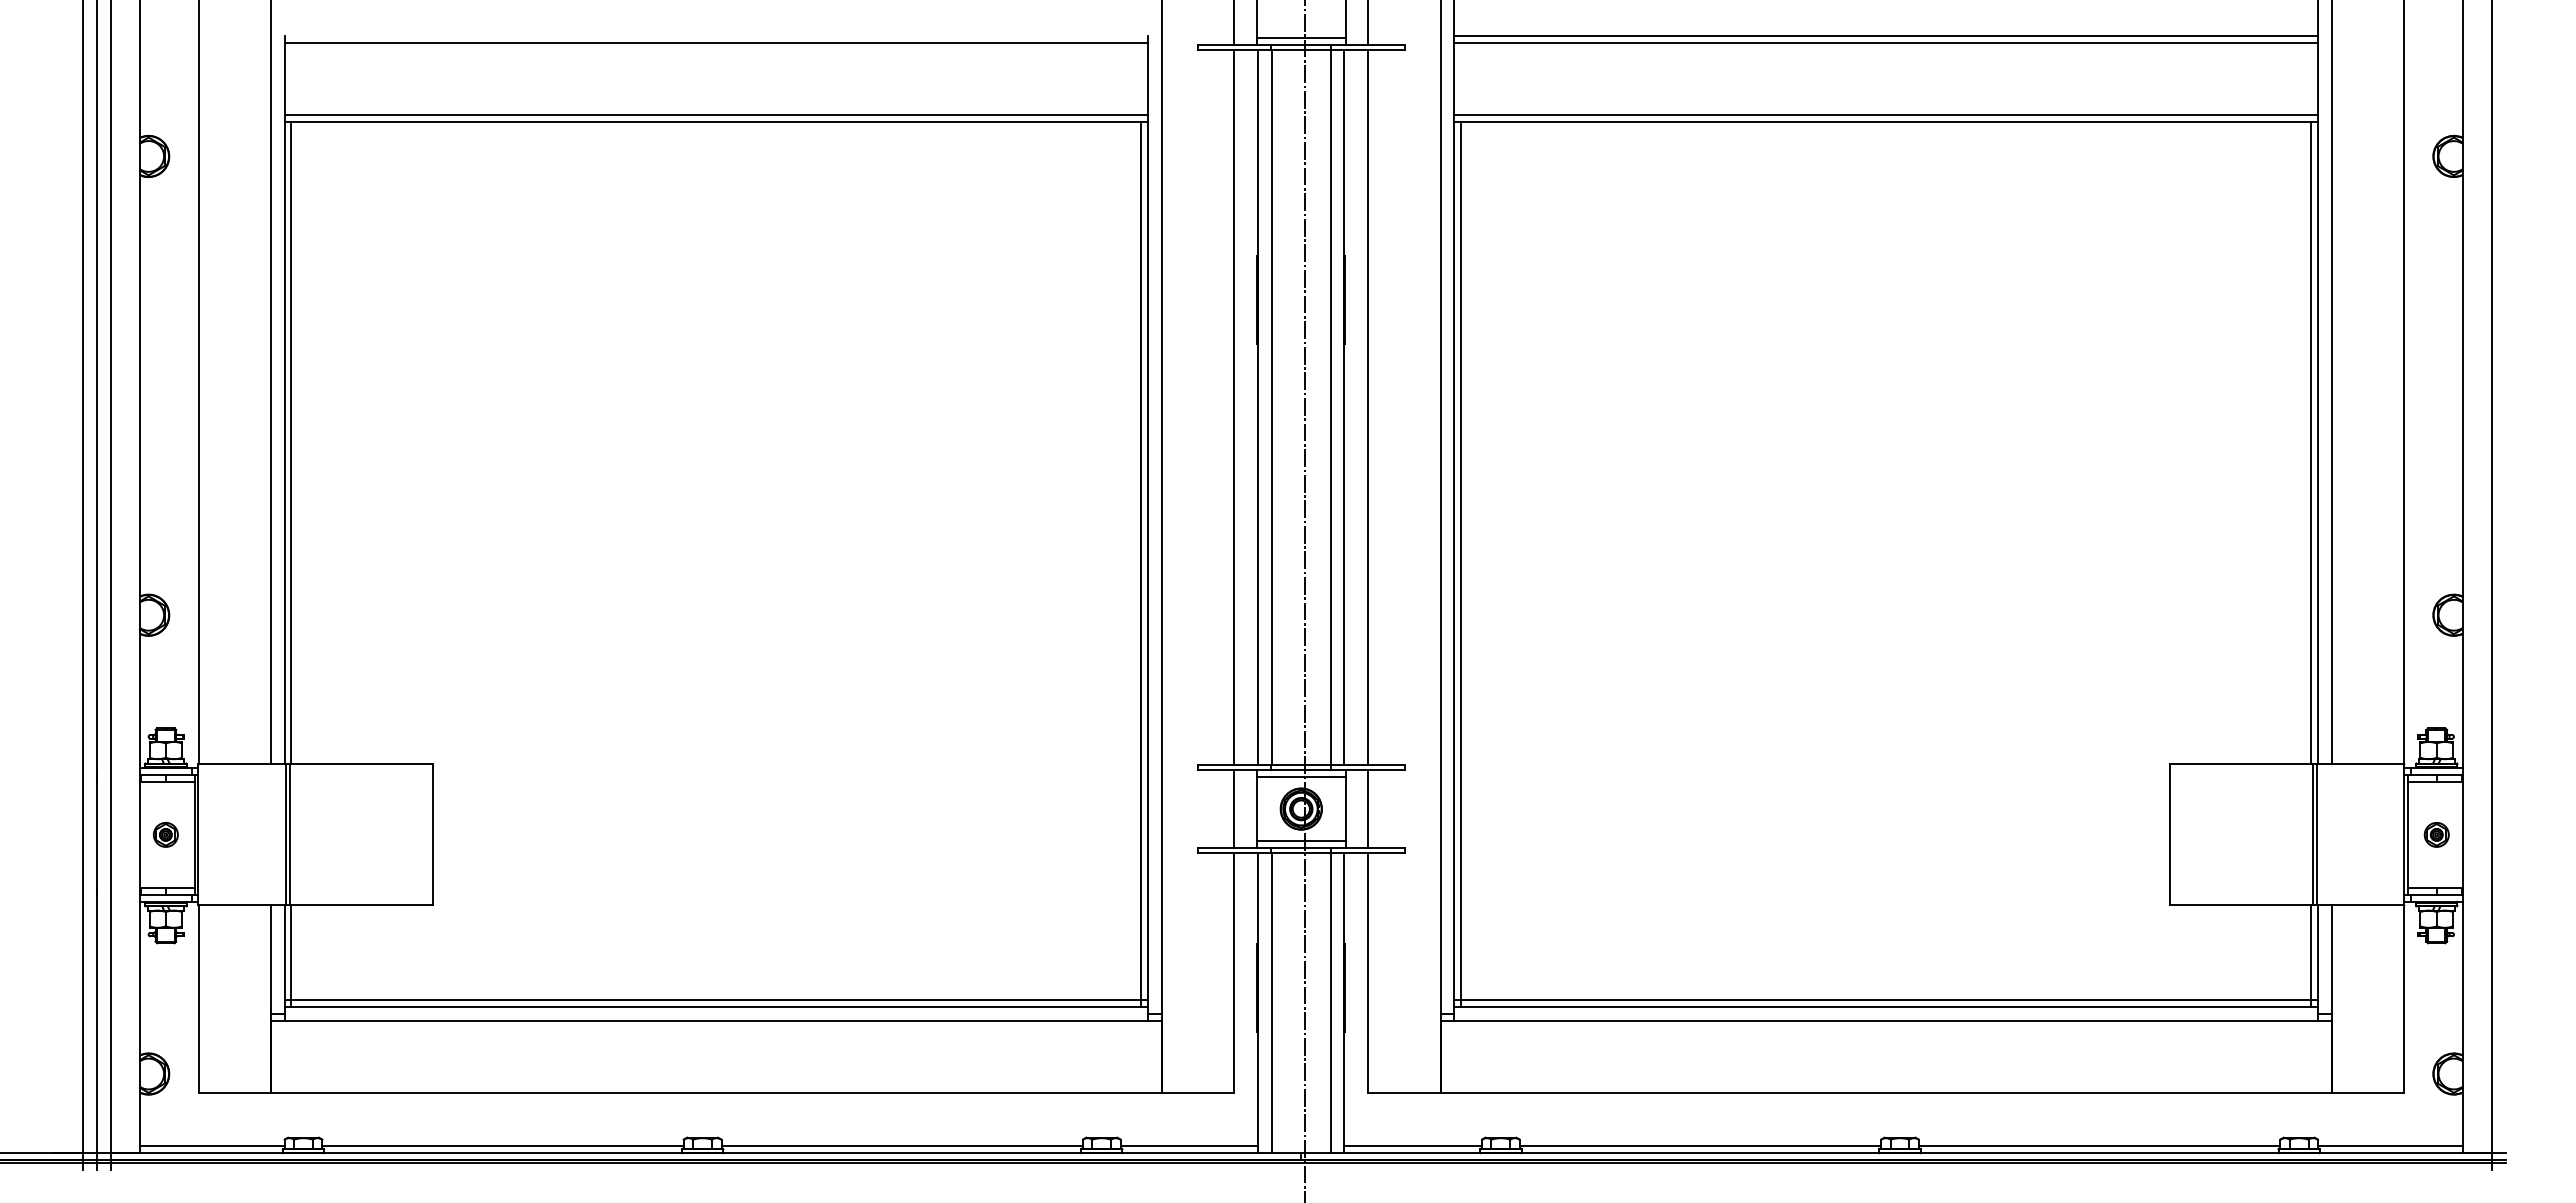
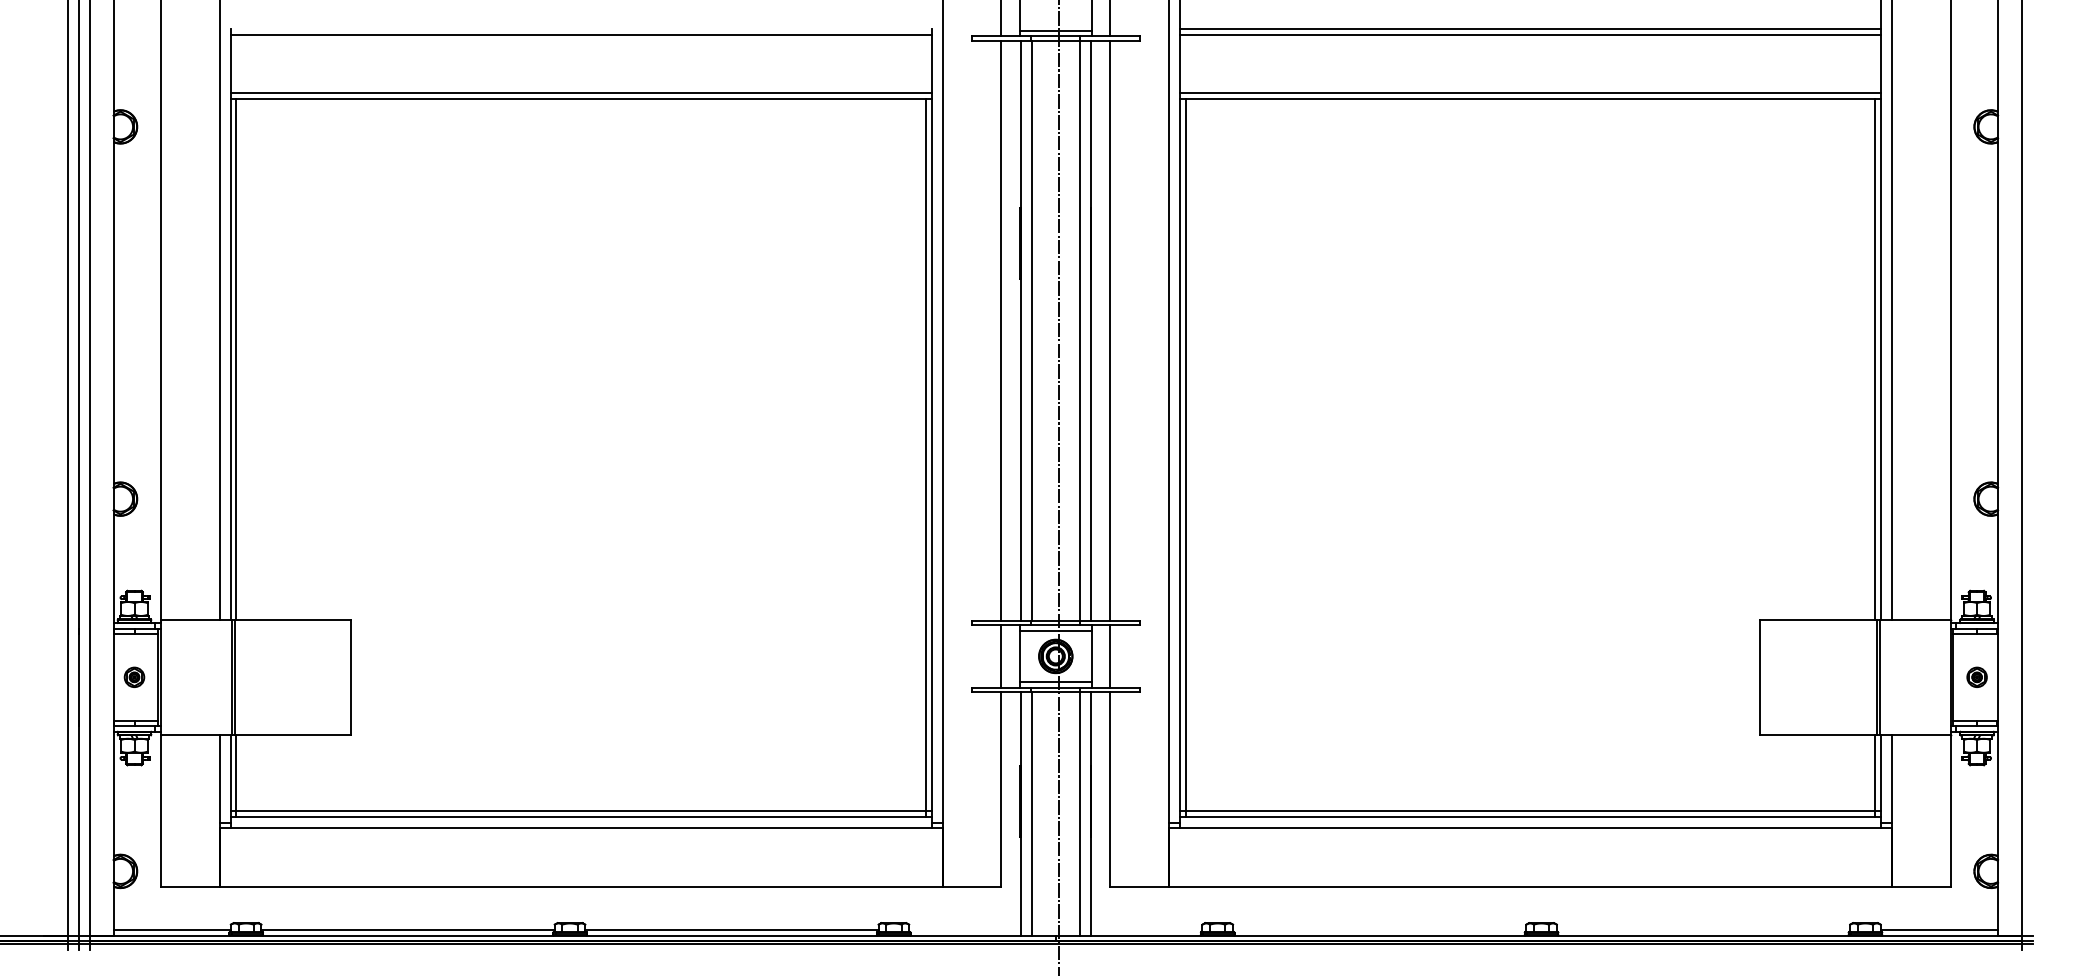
line: (1189, 1146) -> (965, 930), removed
line: (1413, 1146) -> (1146, 930), removed
line: (1700, 1146) -> (1379, 930), removed
line: (2099, 1146) -> (1703, 930), removed

